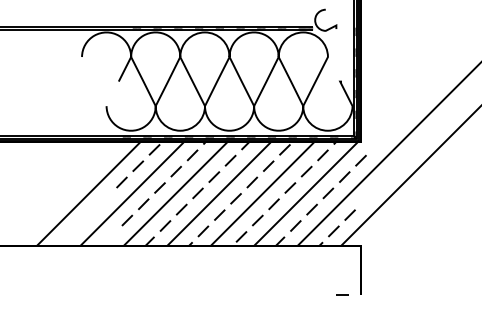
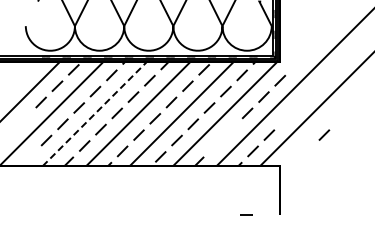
line: (175, 194) -> (94, 114), solid -> dashed
line: (404, 214) -> (323, 134), added
line: (306, 215) -> (225, 135), removed
line: (342, 294) -> (246, 214), moved

